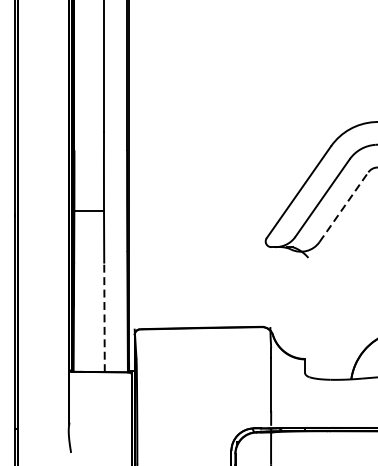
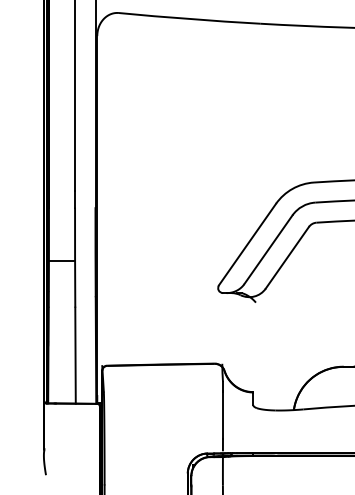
line: (344, 206) -> (287, 257), dashed -> solid
line: (104, 317) -> (75, 355), dashed -> solid

